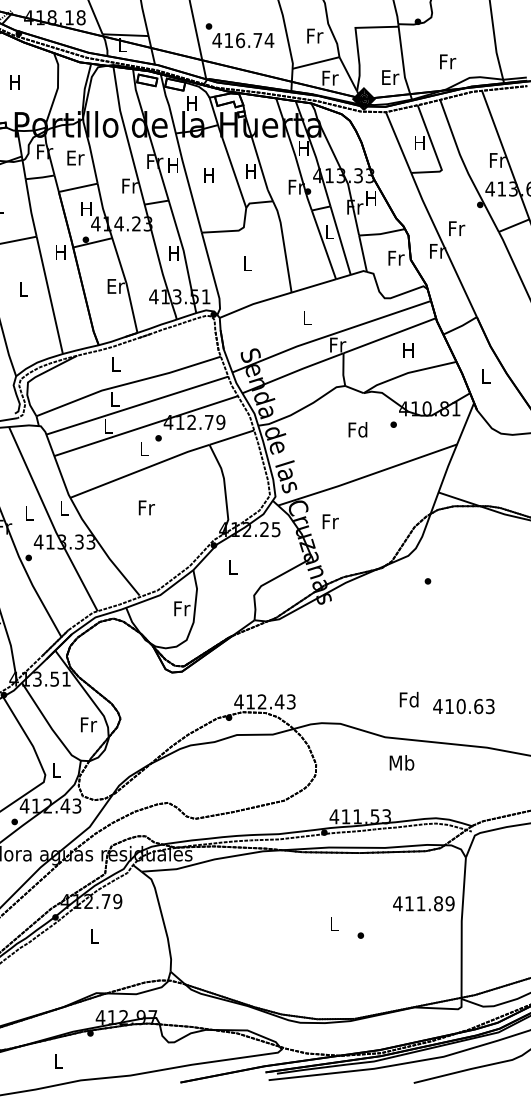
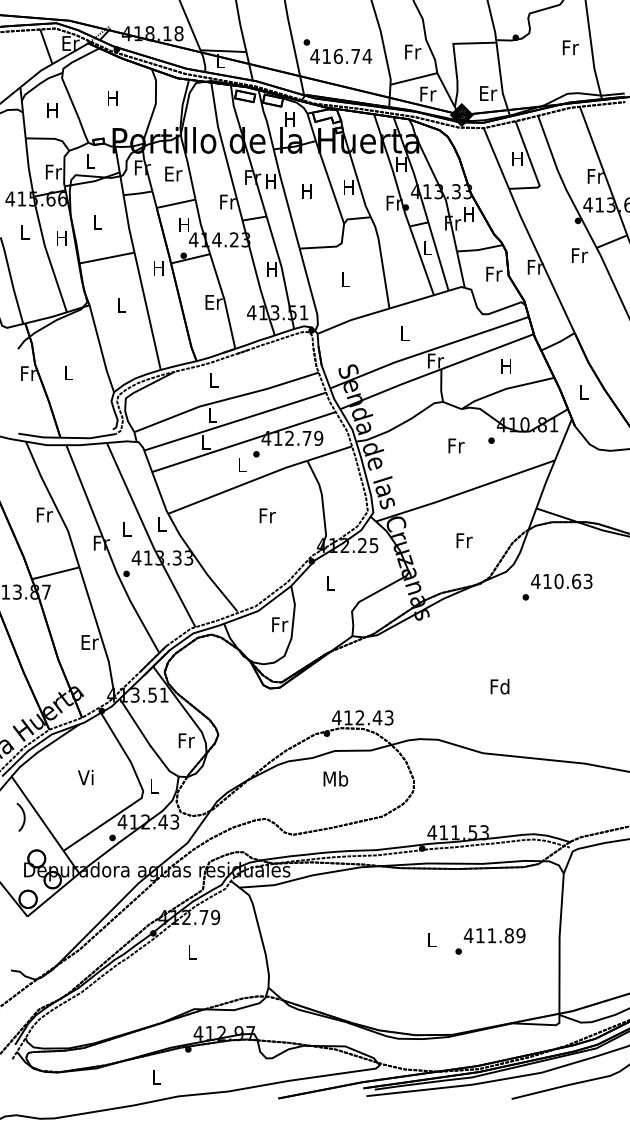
text: (447, 61) -> (570, 47), moved
text: (457, 228) -> (580, 255), moved
text: (357, 429) -> (455, 445), Fd -> Fr
text: (146, 507) -> (267, 515), moved
text: (330, 521) -> (464, 540), moved
text: (408, 699) -> (499, 686), moved
text: (463, 706) -> (561, 581), moved
text: (401, 762) -> (335, 778), moved
text: (423, 903) -> (494, 935), moved

